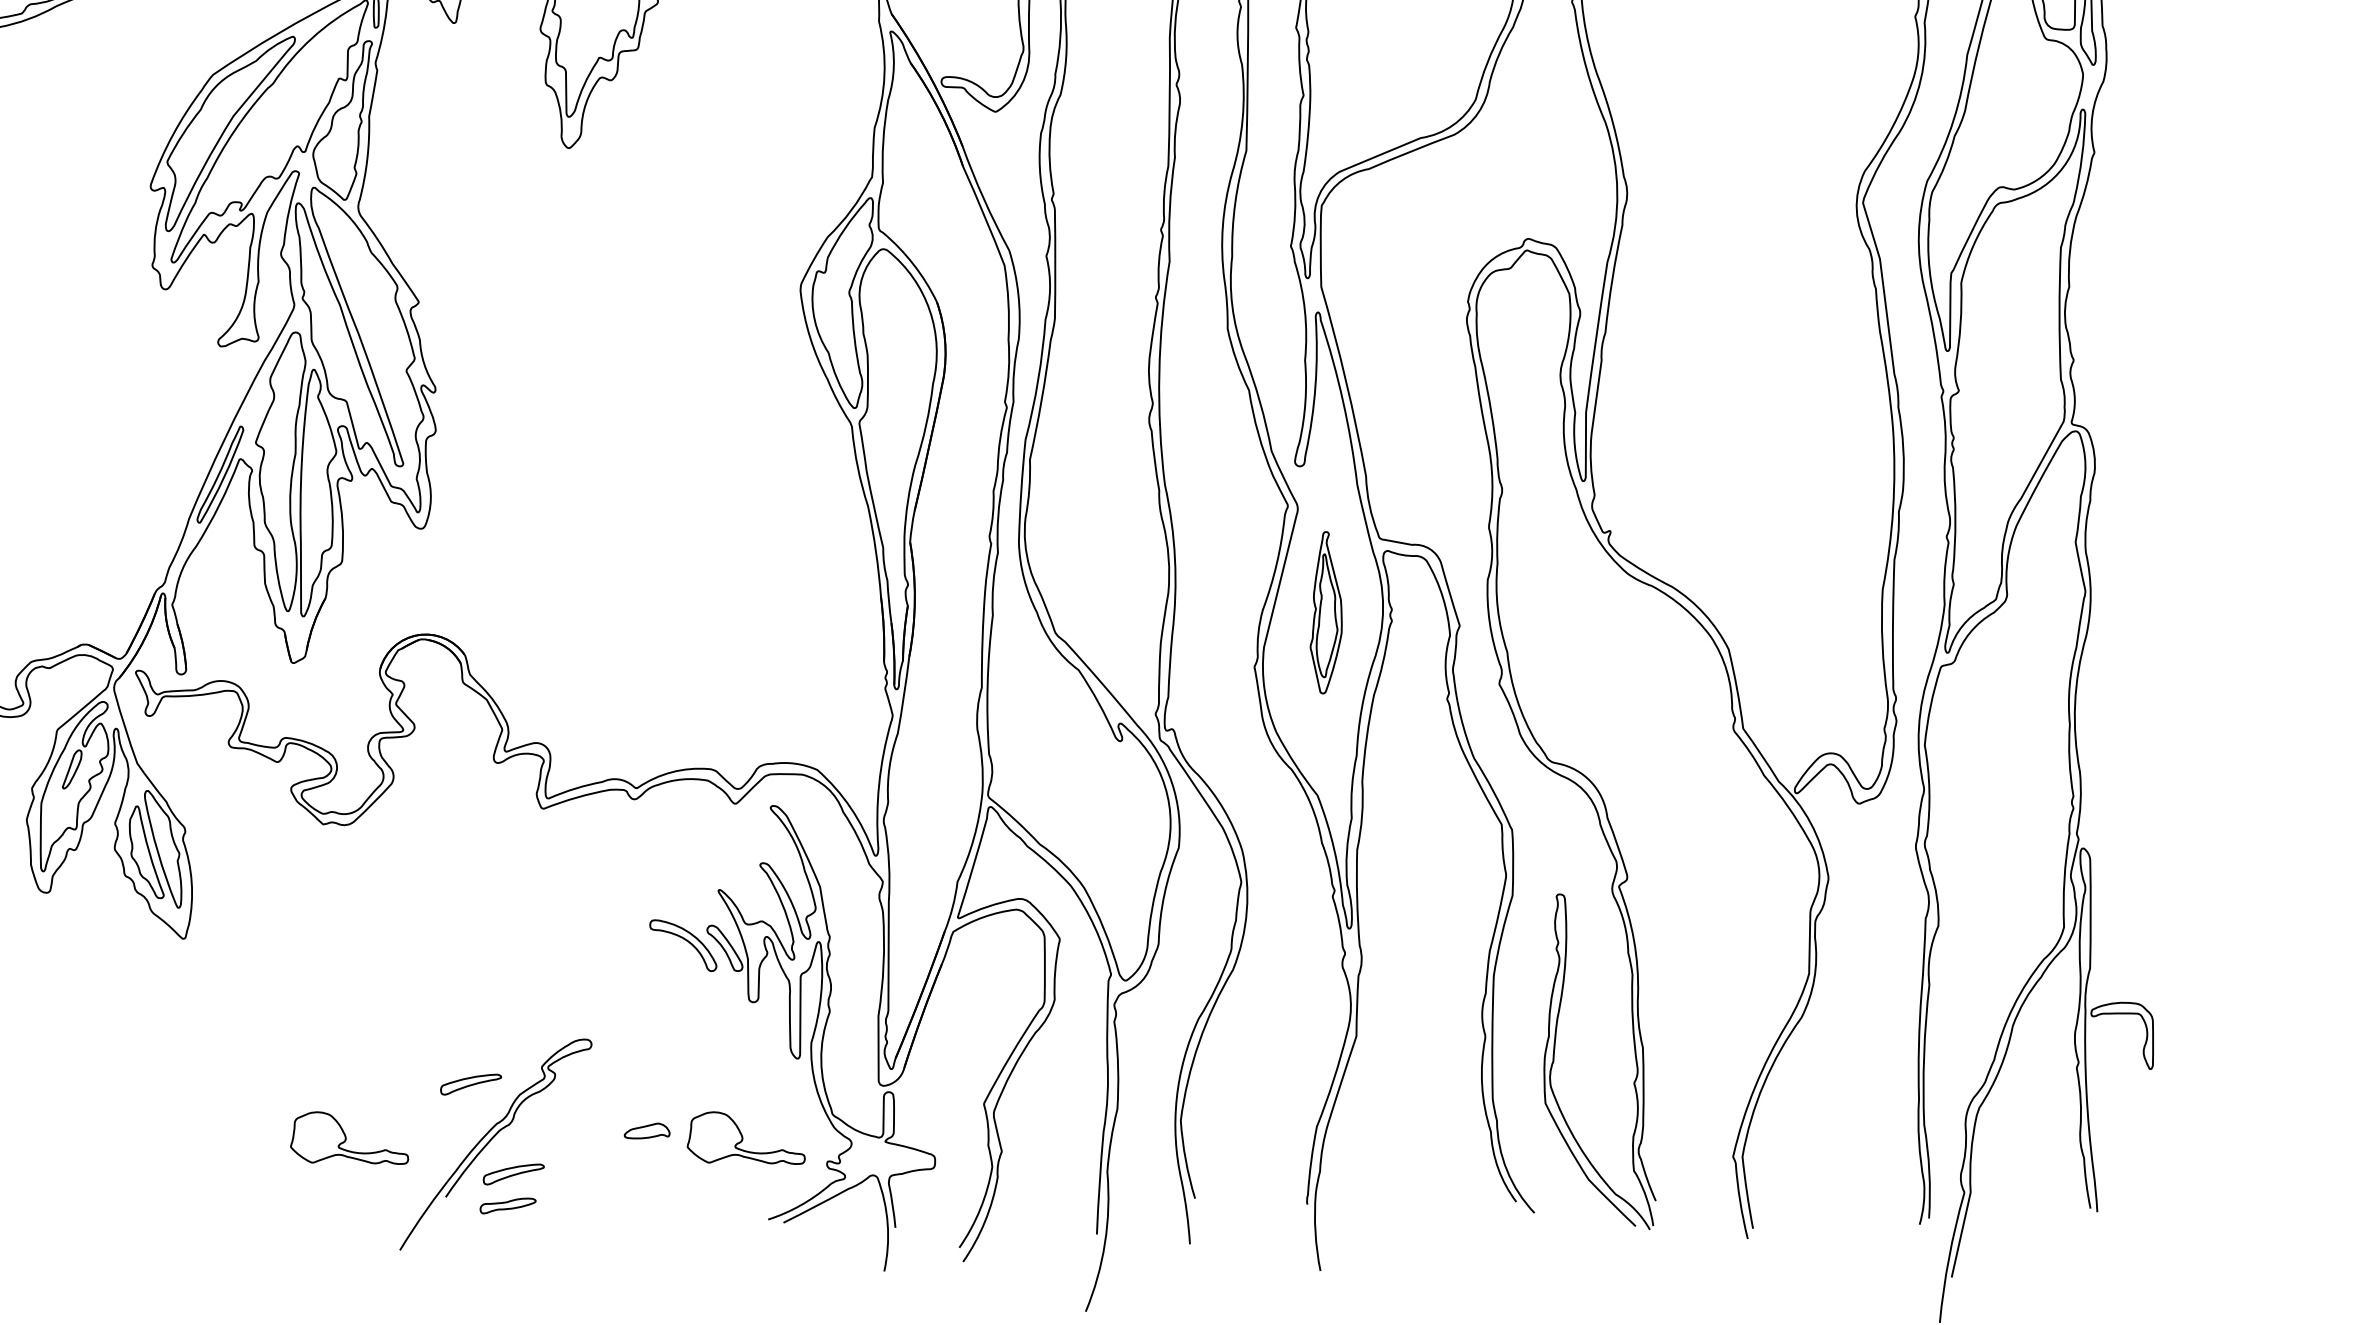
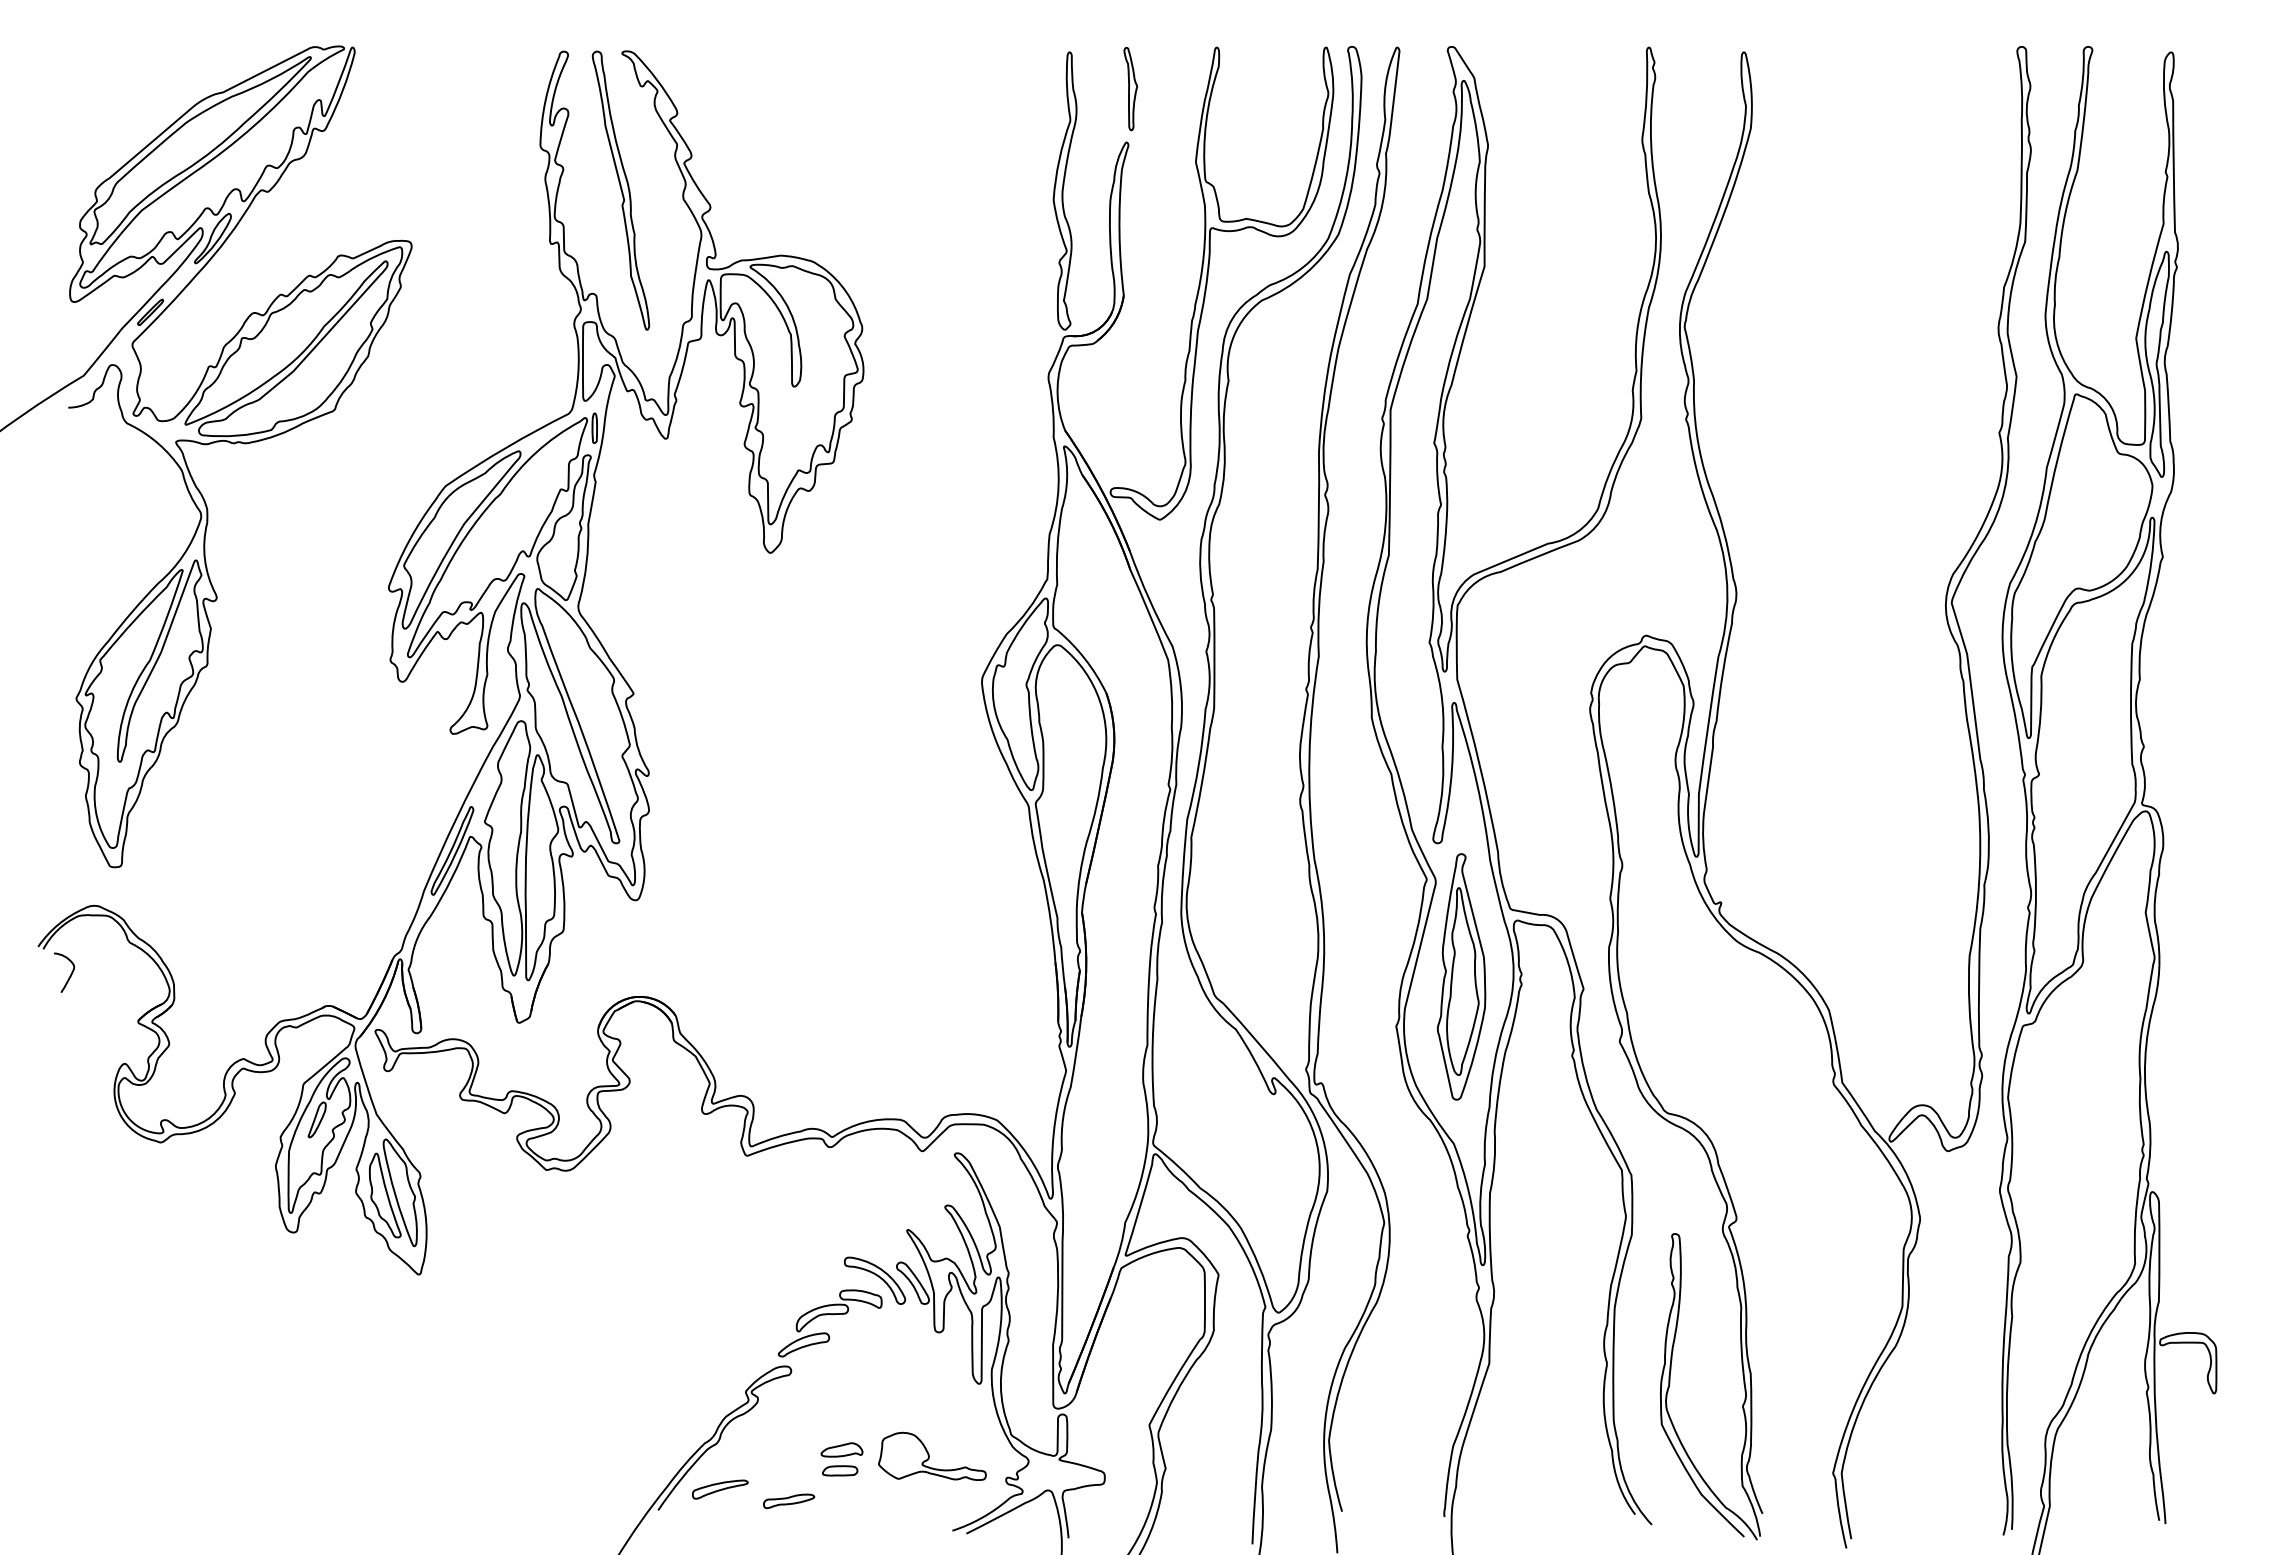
part: (1325, 612) -> (1461, 976), size x1.67
part: (635, 983) -> (831, 1315), added
part: (470, 1084) -> (680, 1407), removed
part: (349, 1137) -> (570, 1455), removed
part: (645, 1153) -> (840, 1470), added
part: (508, 1206) -> (789, 1501), moved

